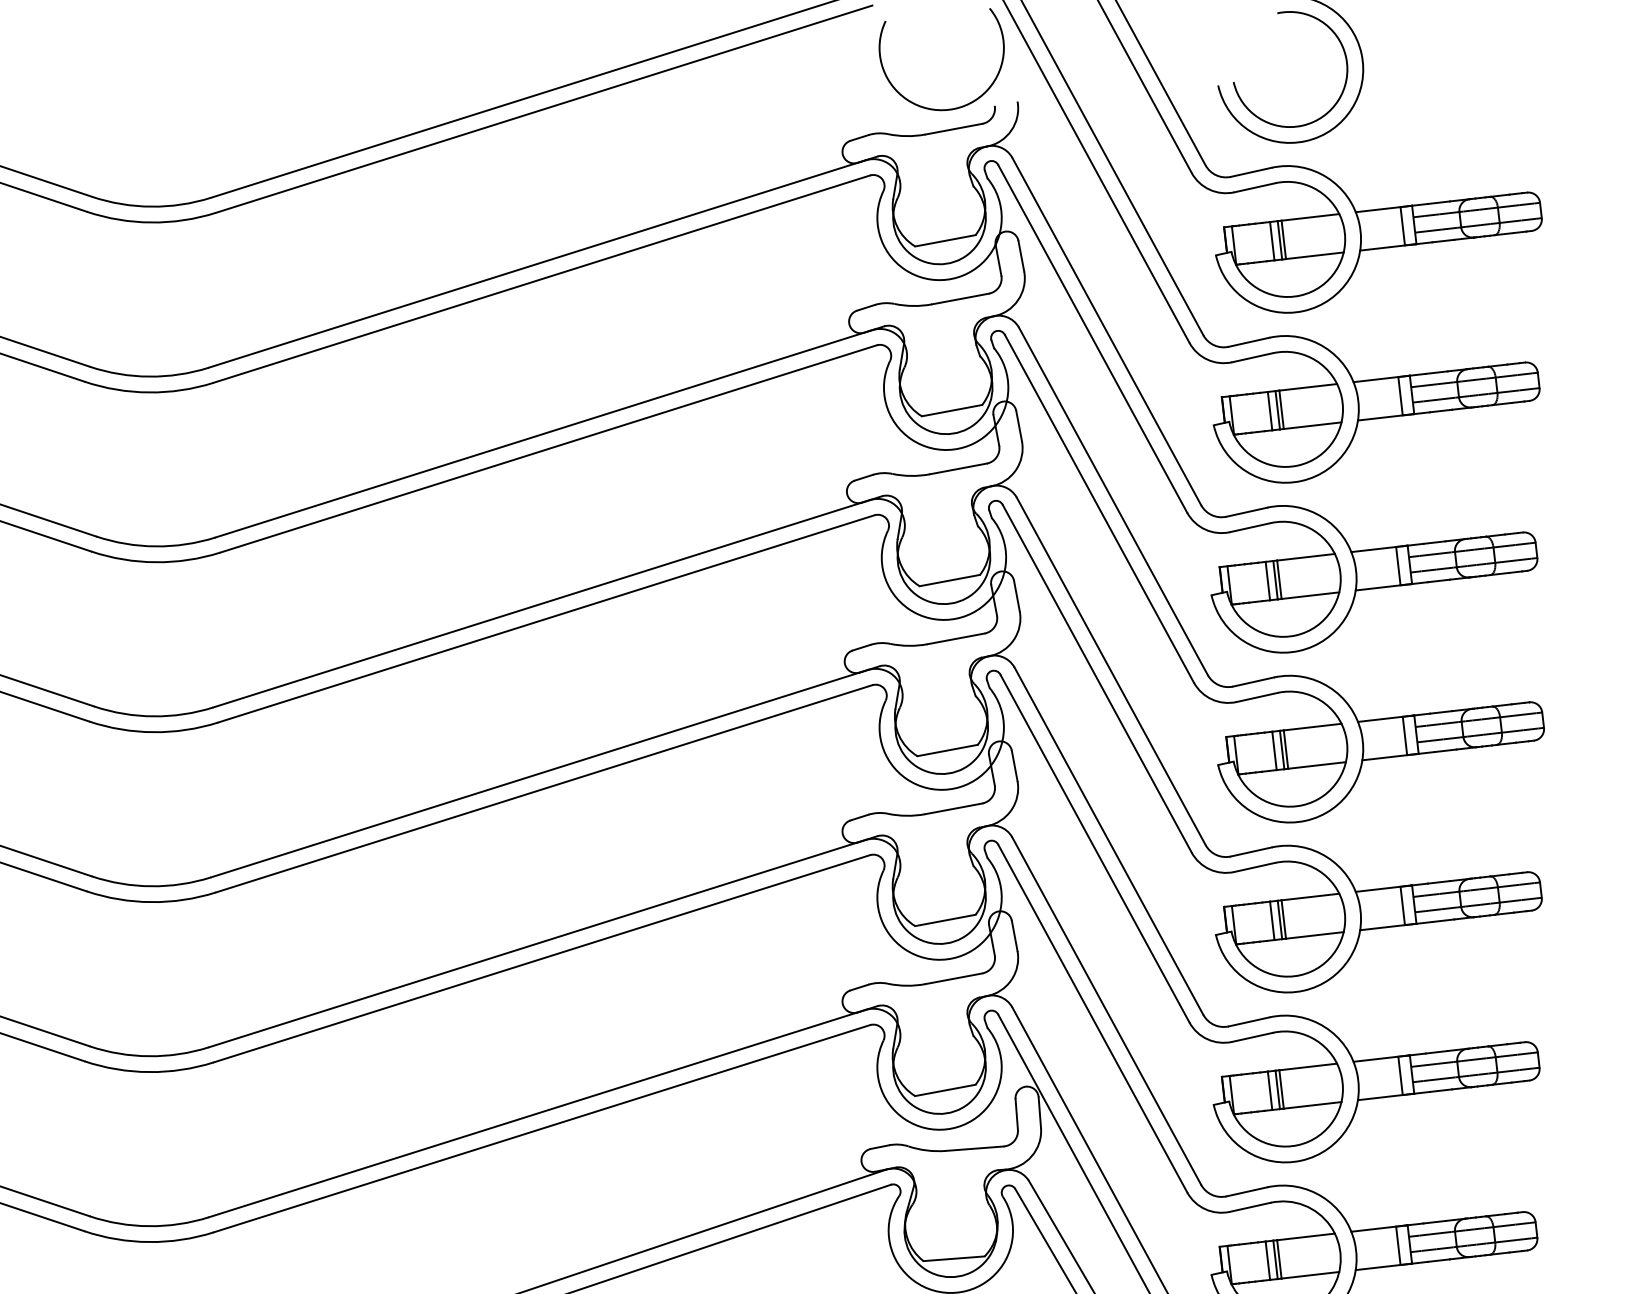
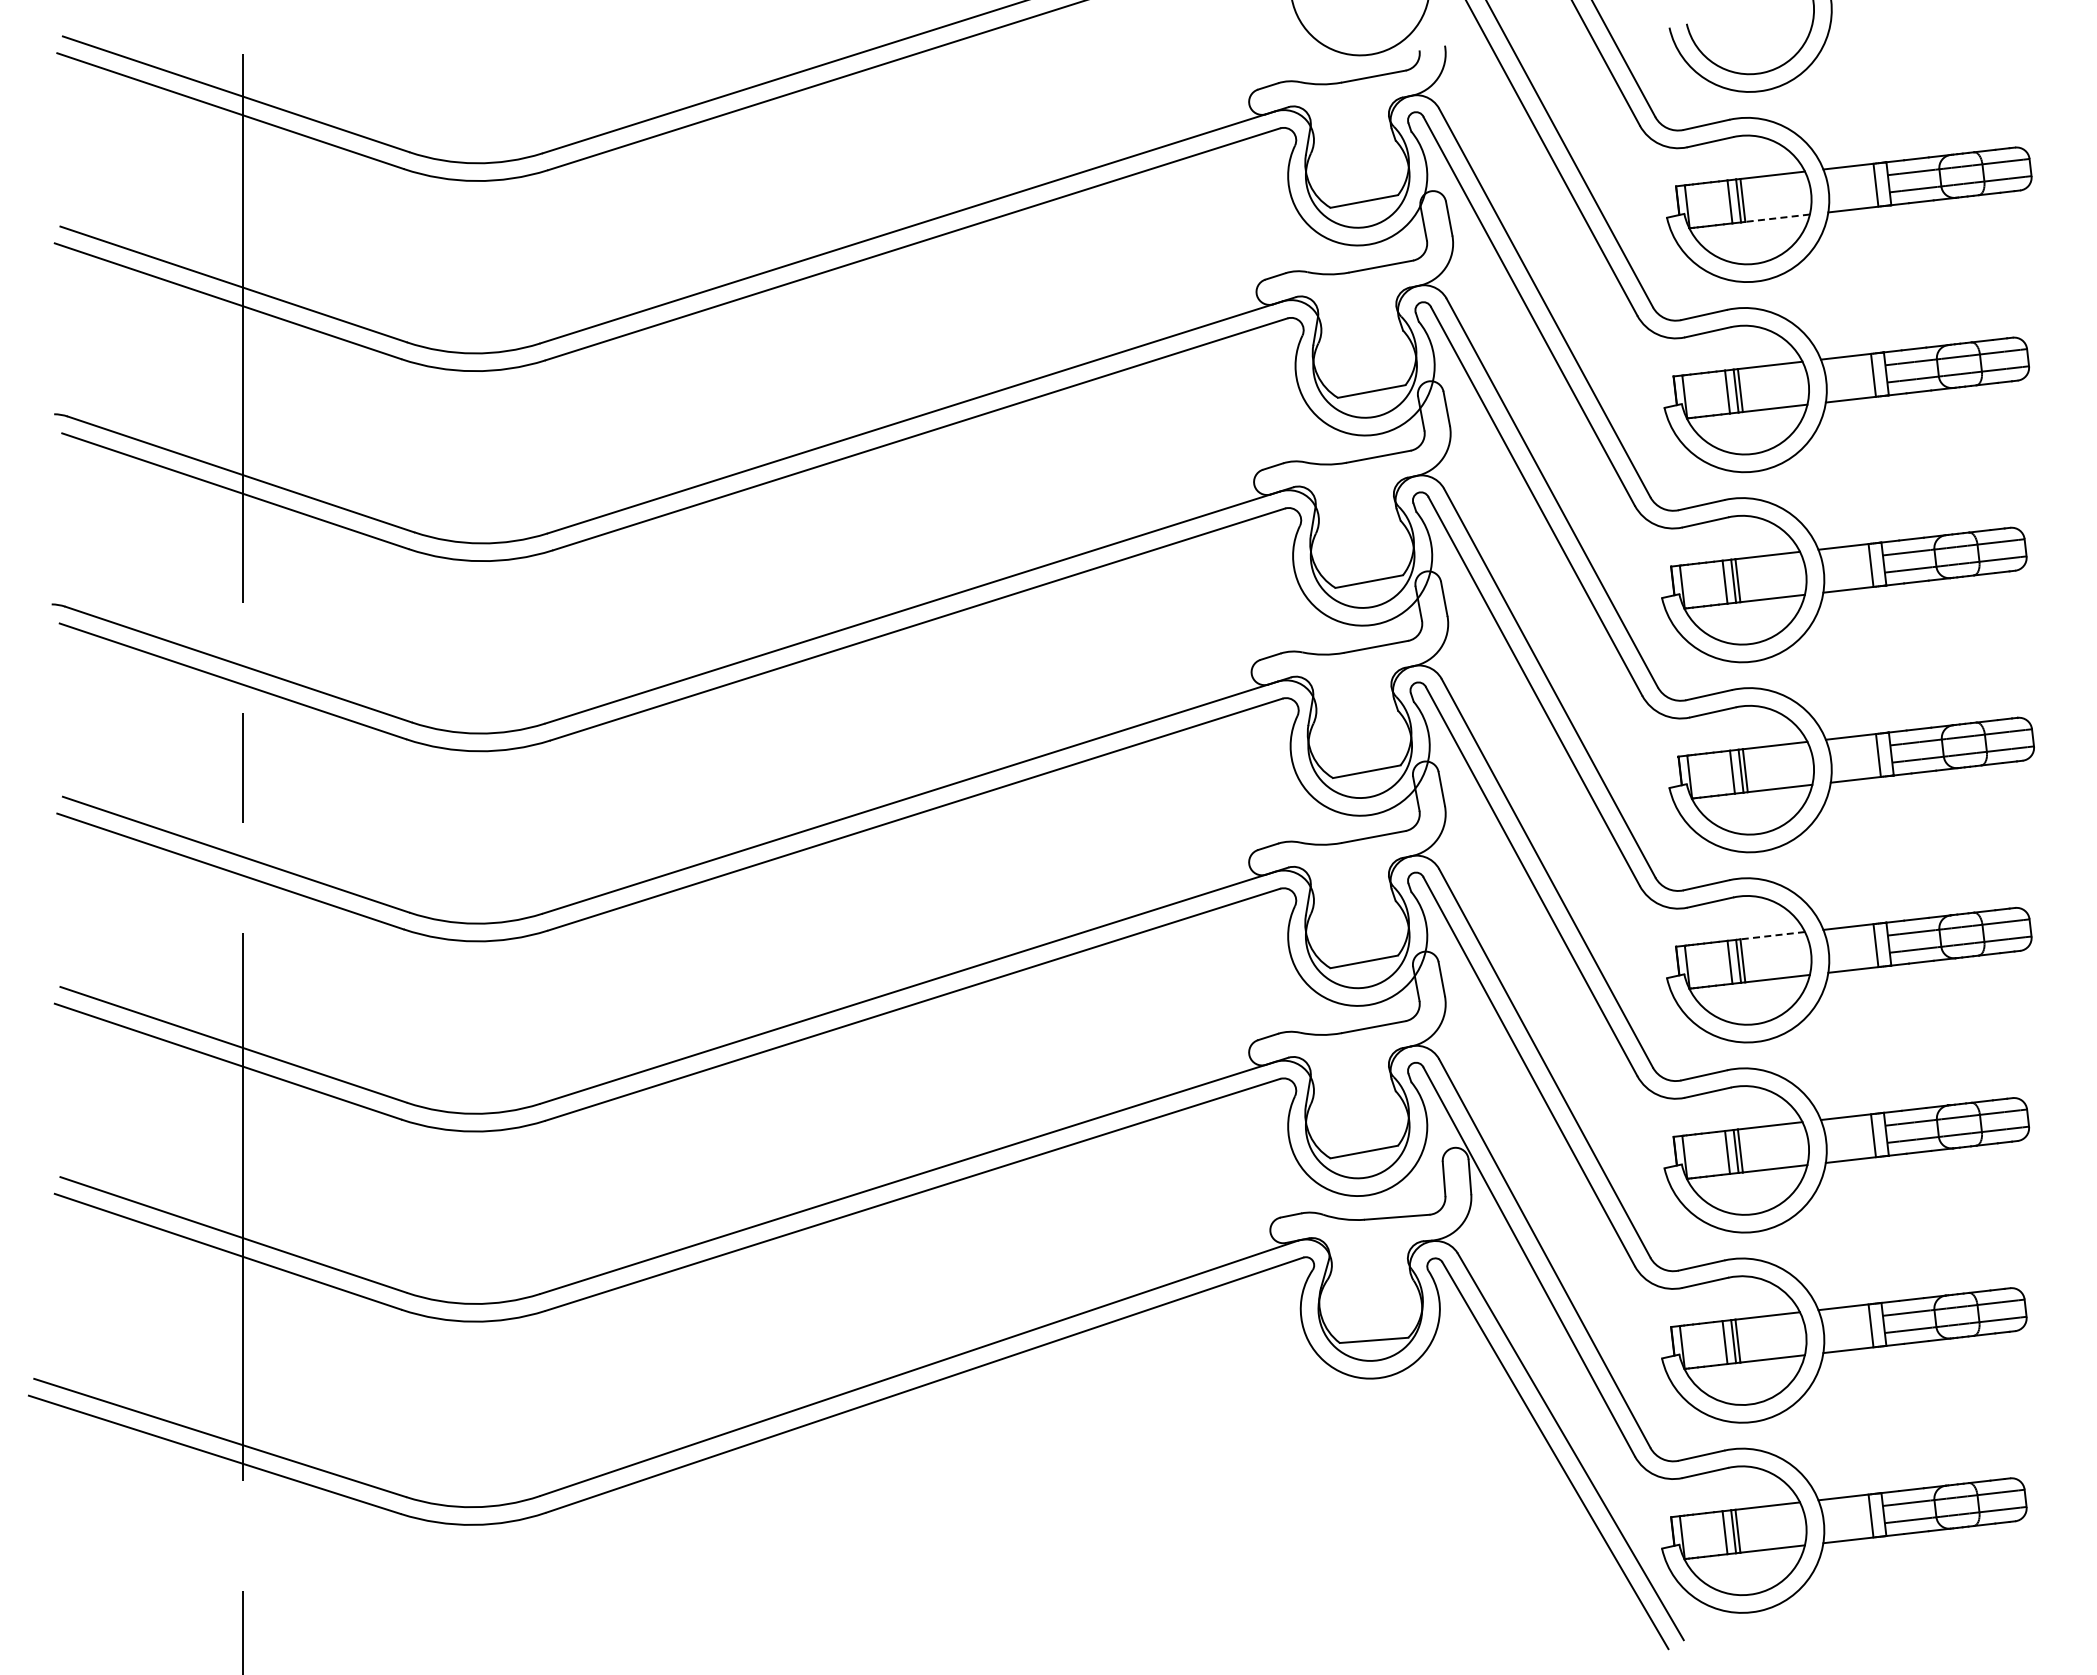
line: (1314, 256) -> (1777, 218), solid -> dashed
line: (1310, 896) -> (1772, 935), solid -> dashed

